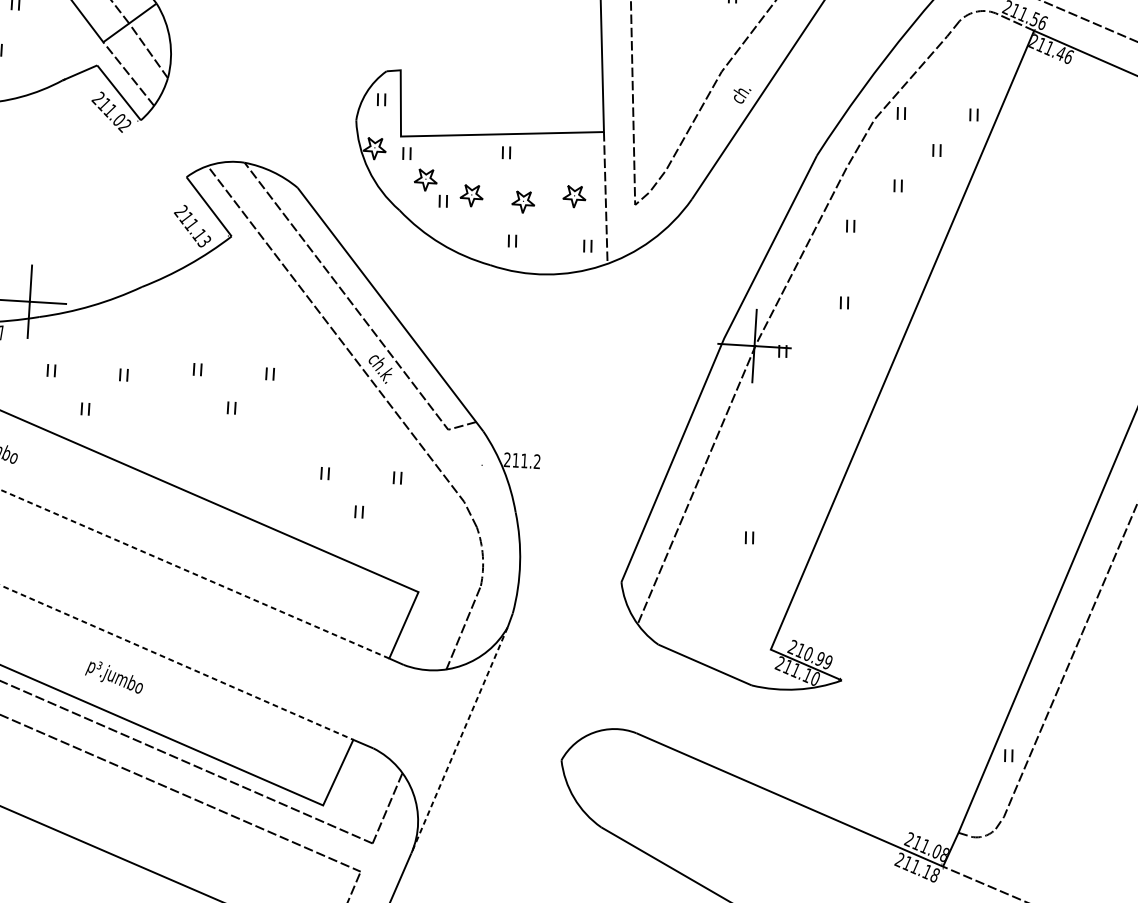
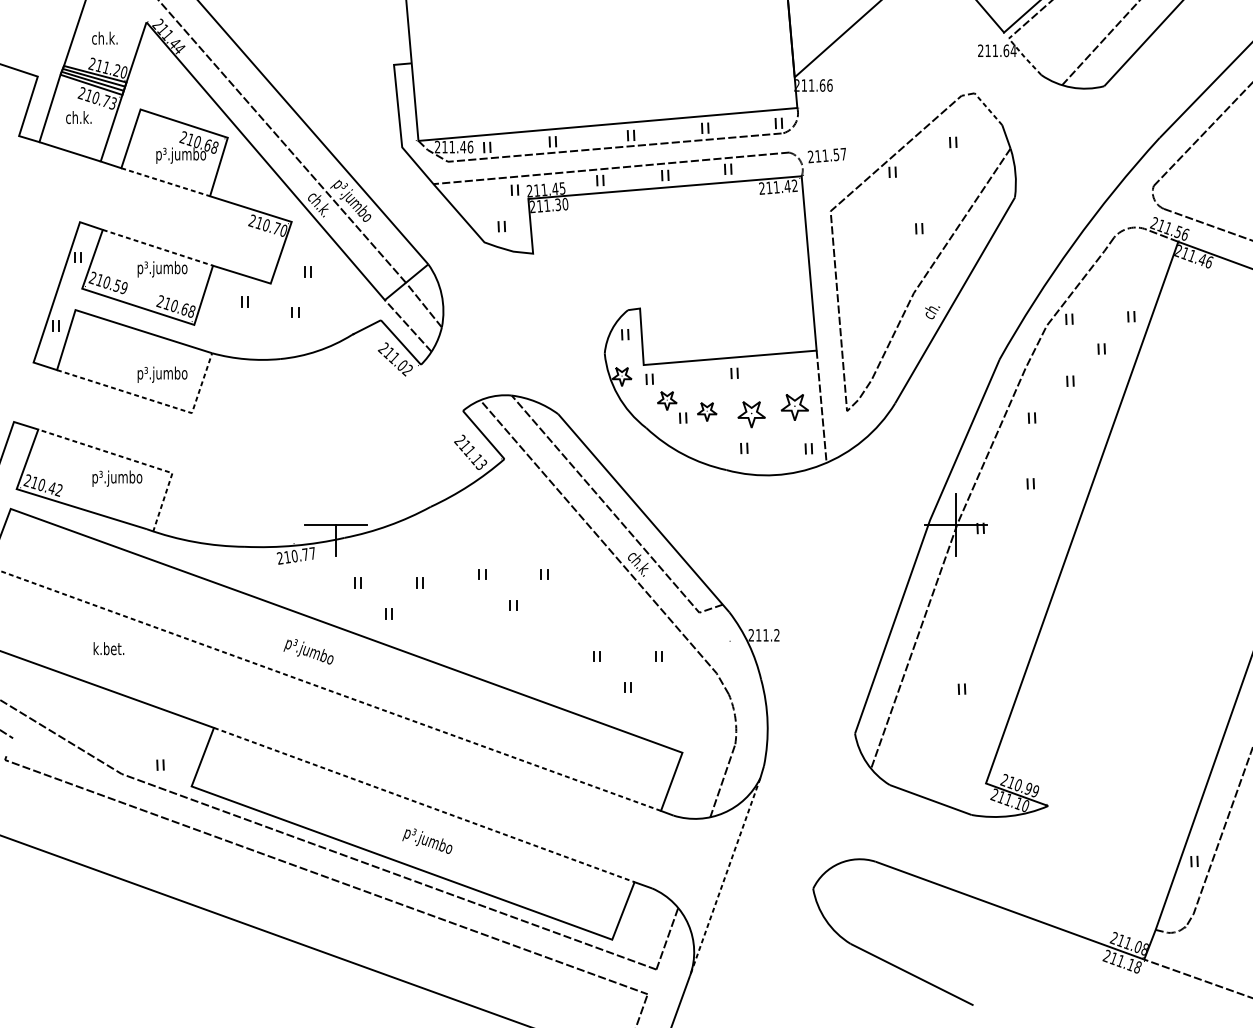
part: (574, 196) -> (794, 407), size x1.4
part: (523, 201) -> (751, 414), size x1.4
line: (30, 283) -> (335, 509), removed

